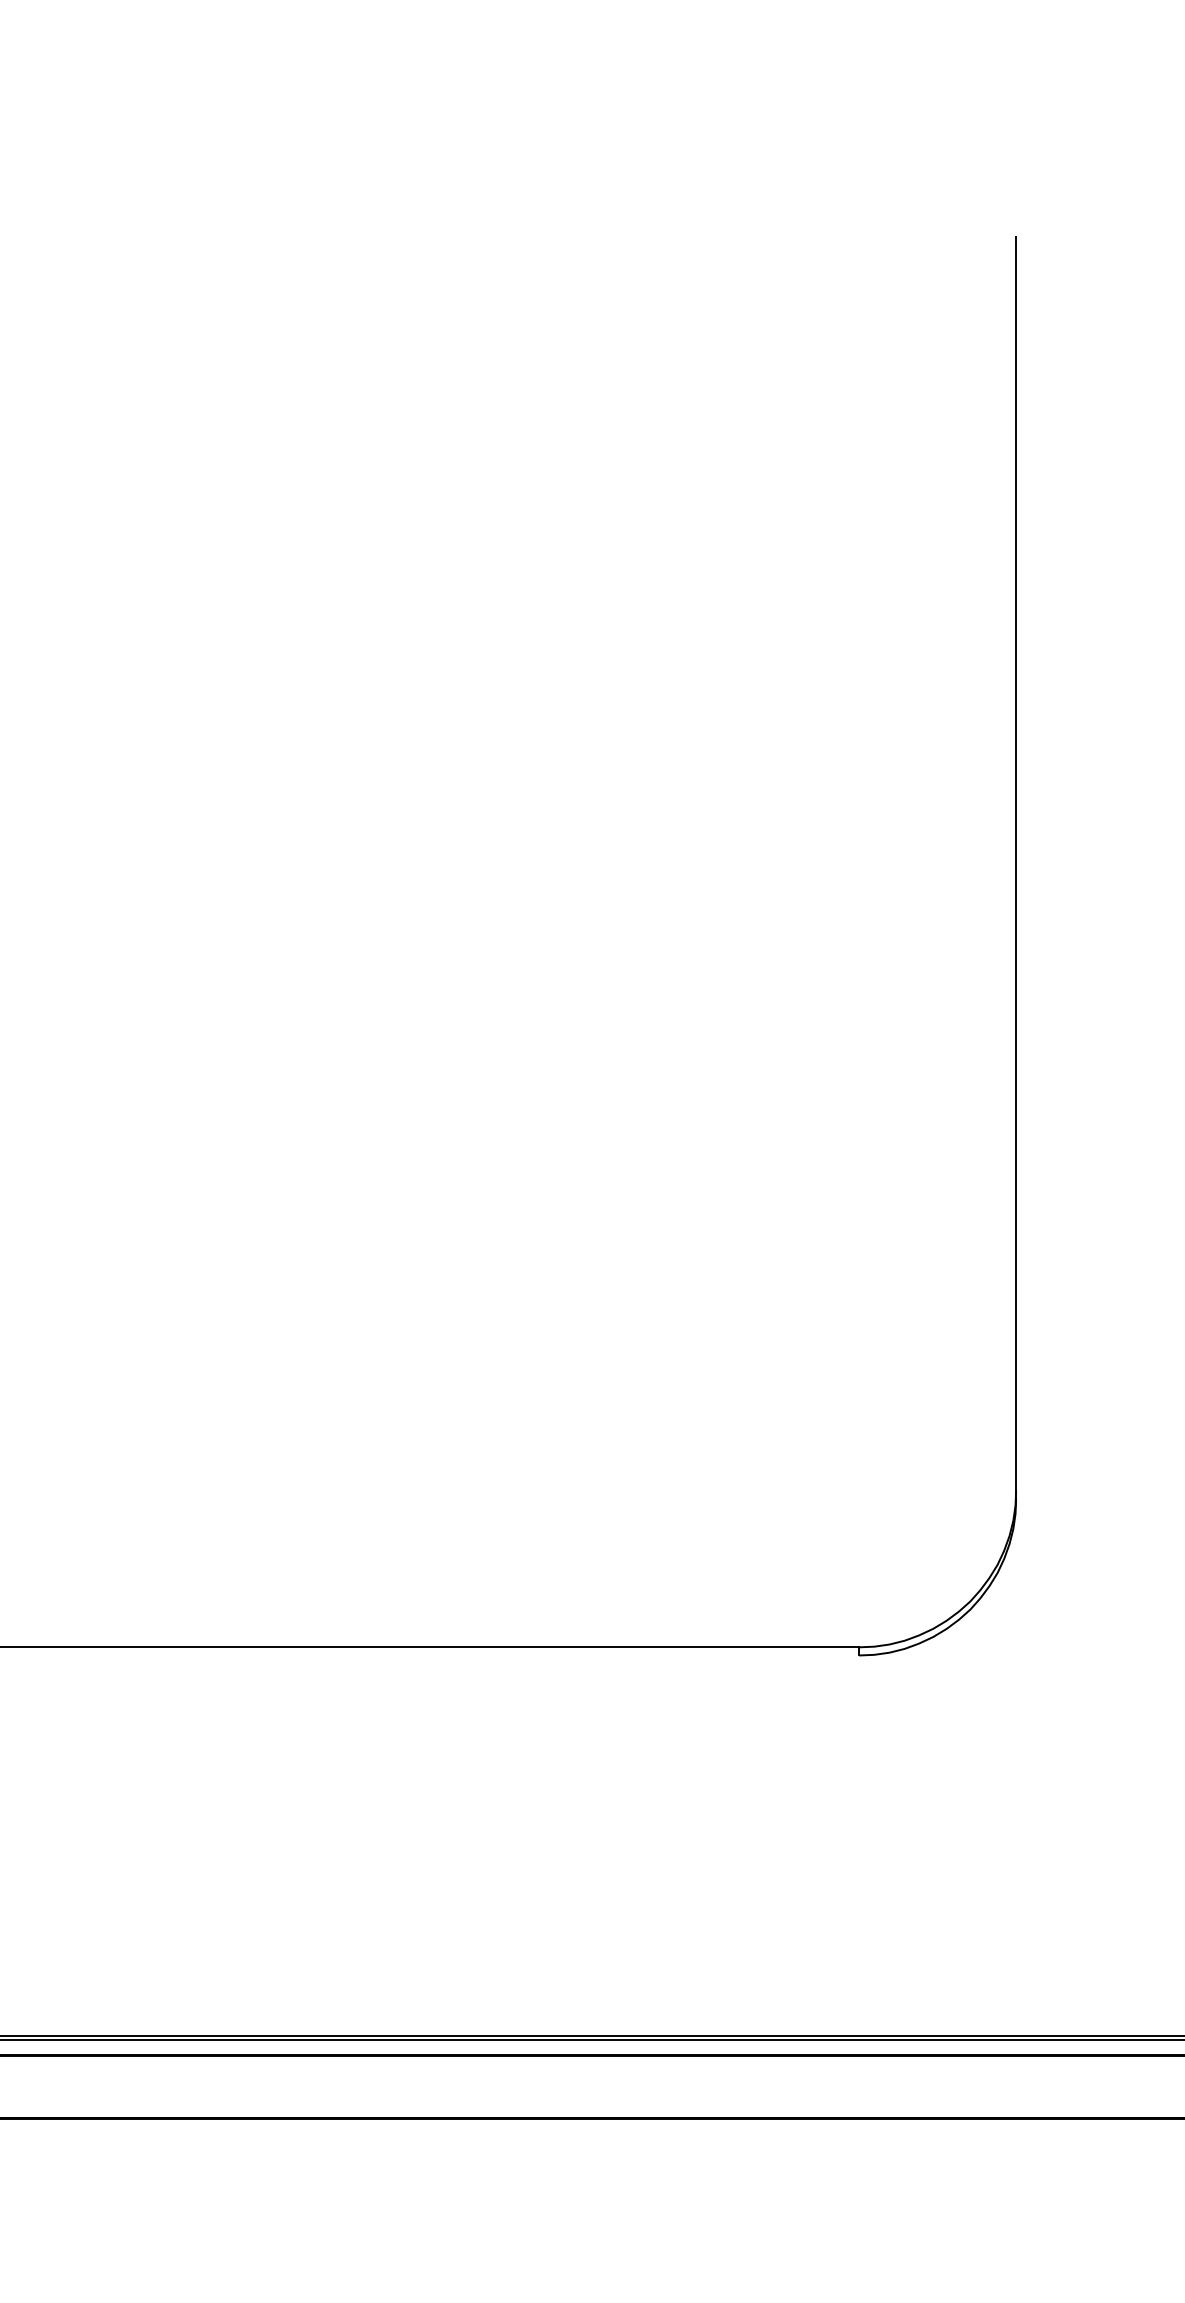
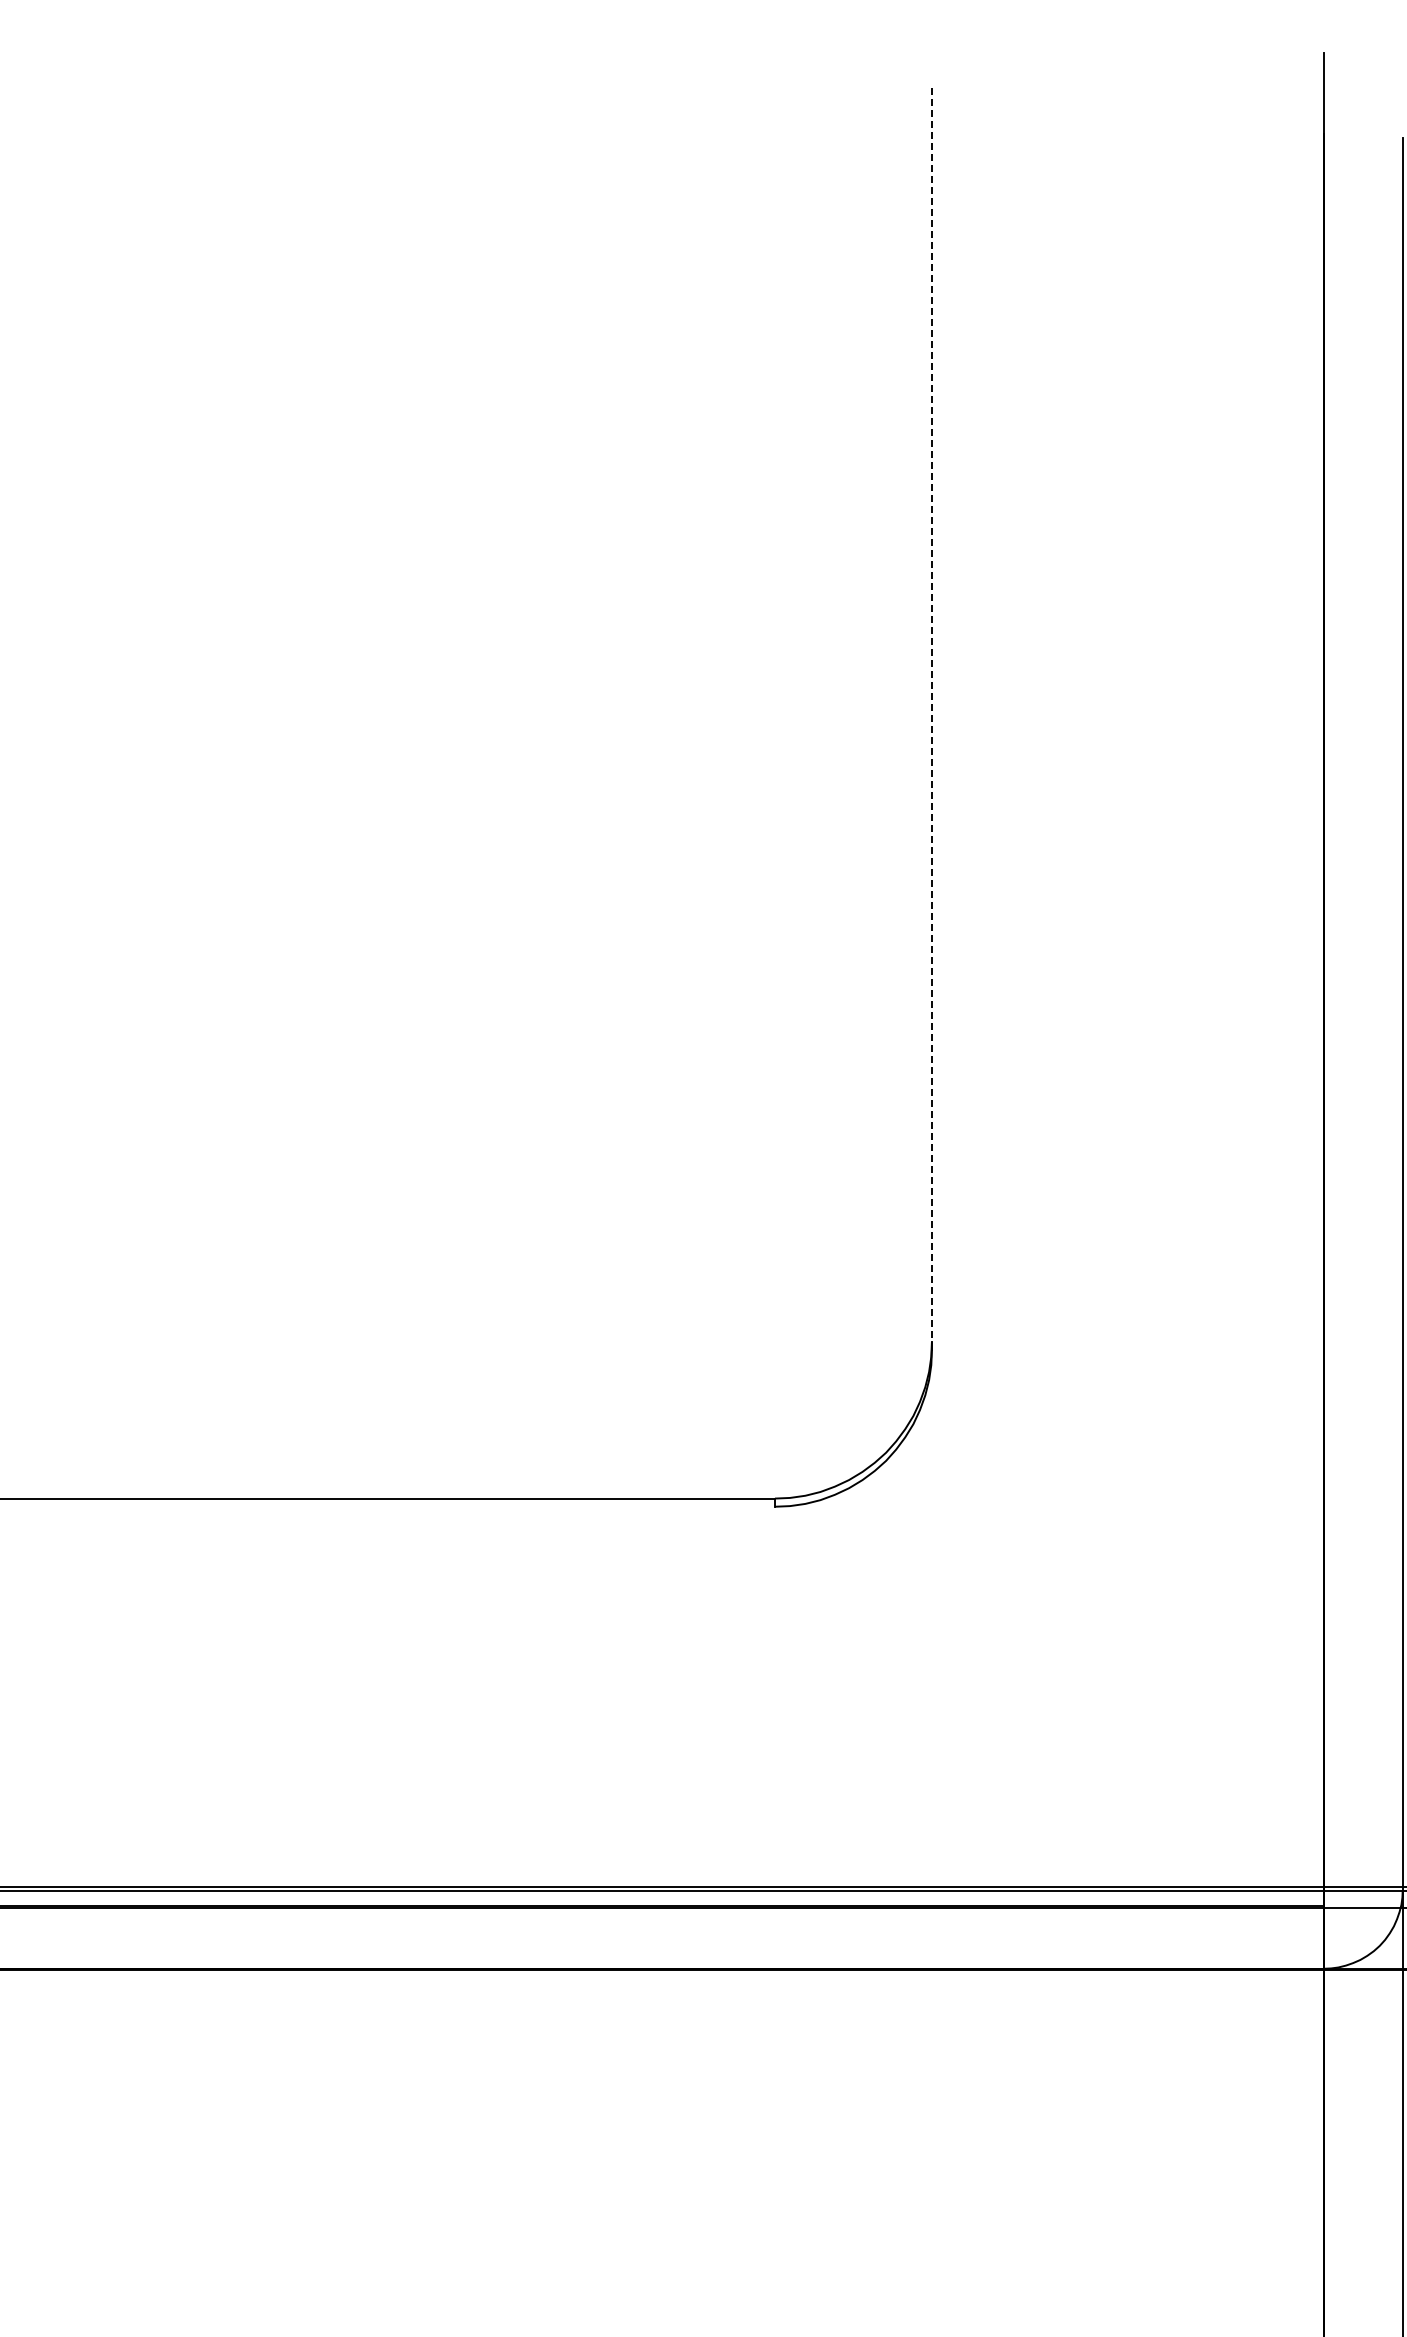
line: (1015, 863) -> (931, 714), solid -> dashed

